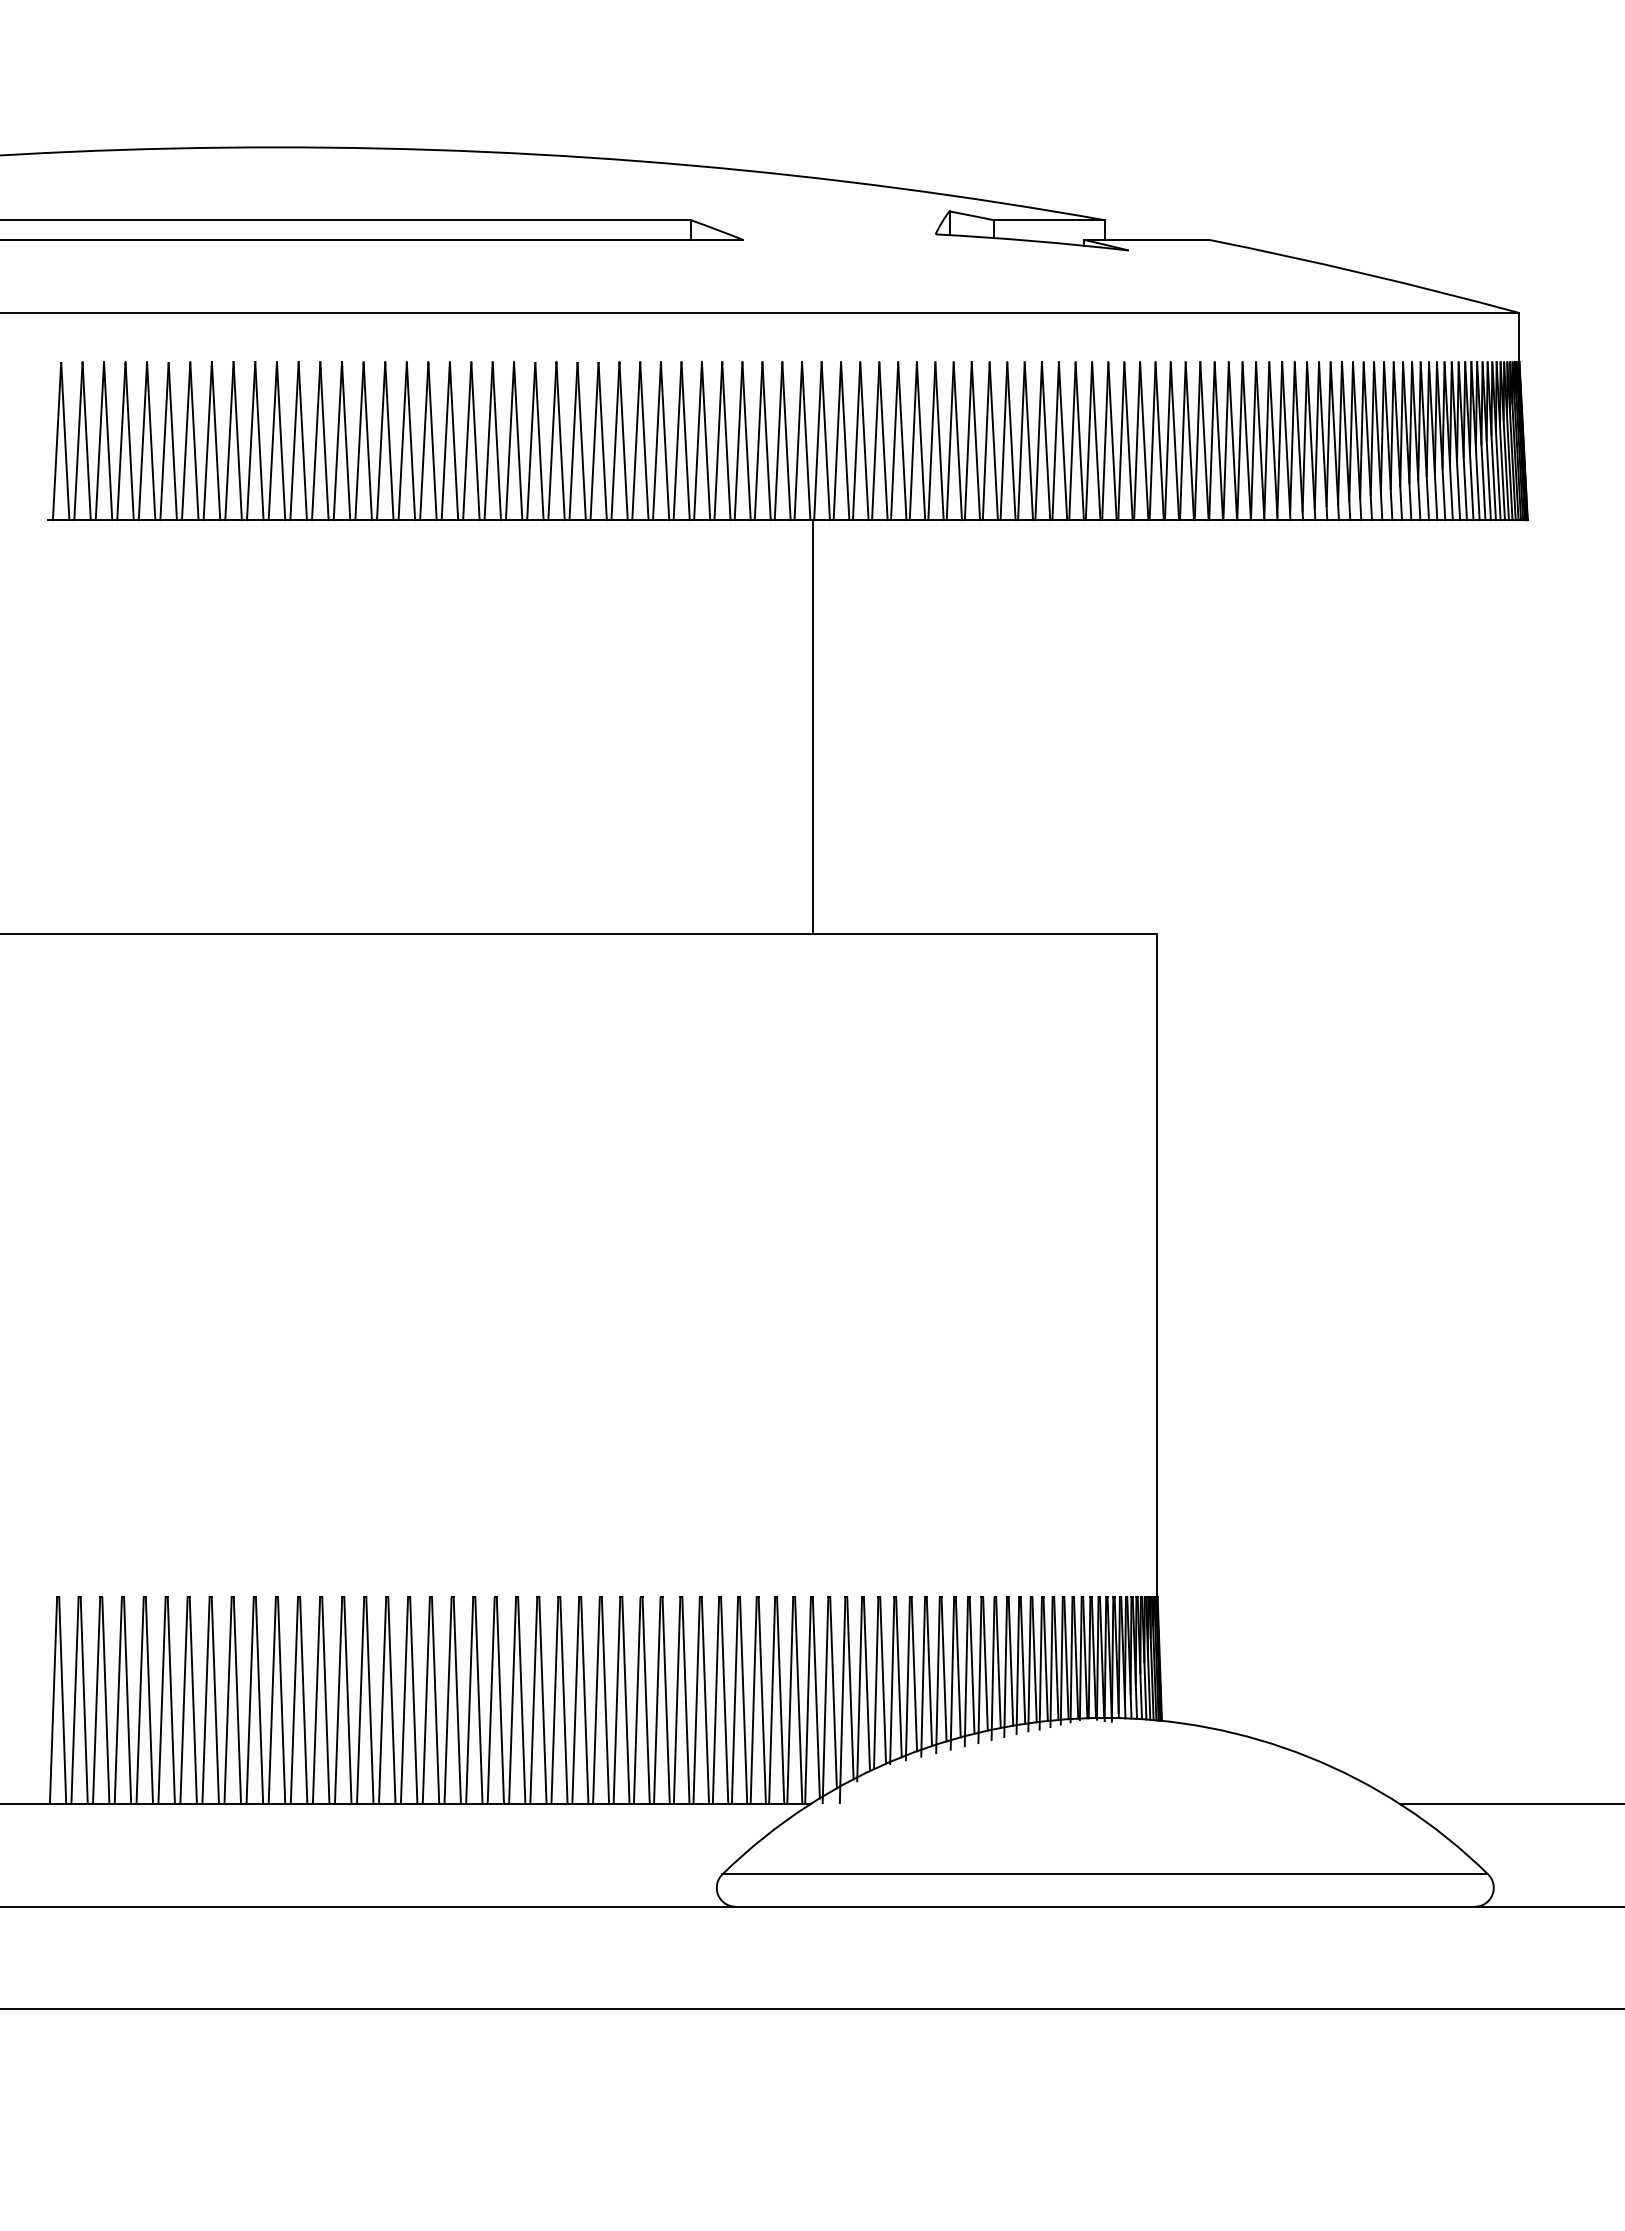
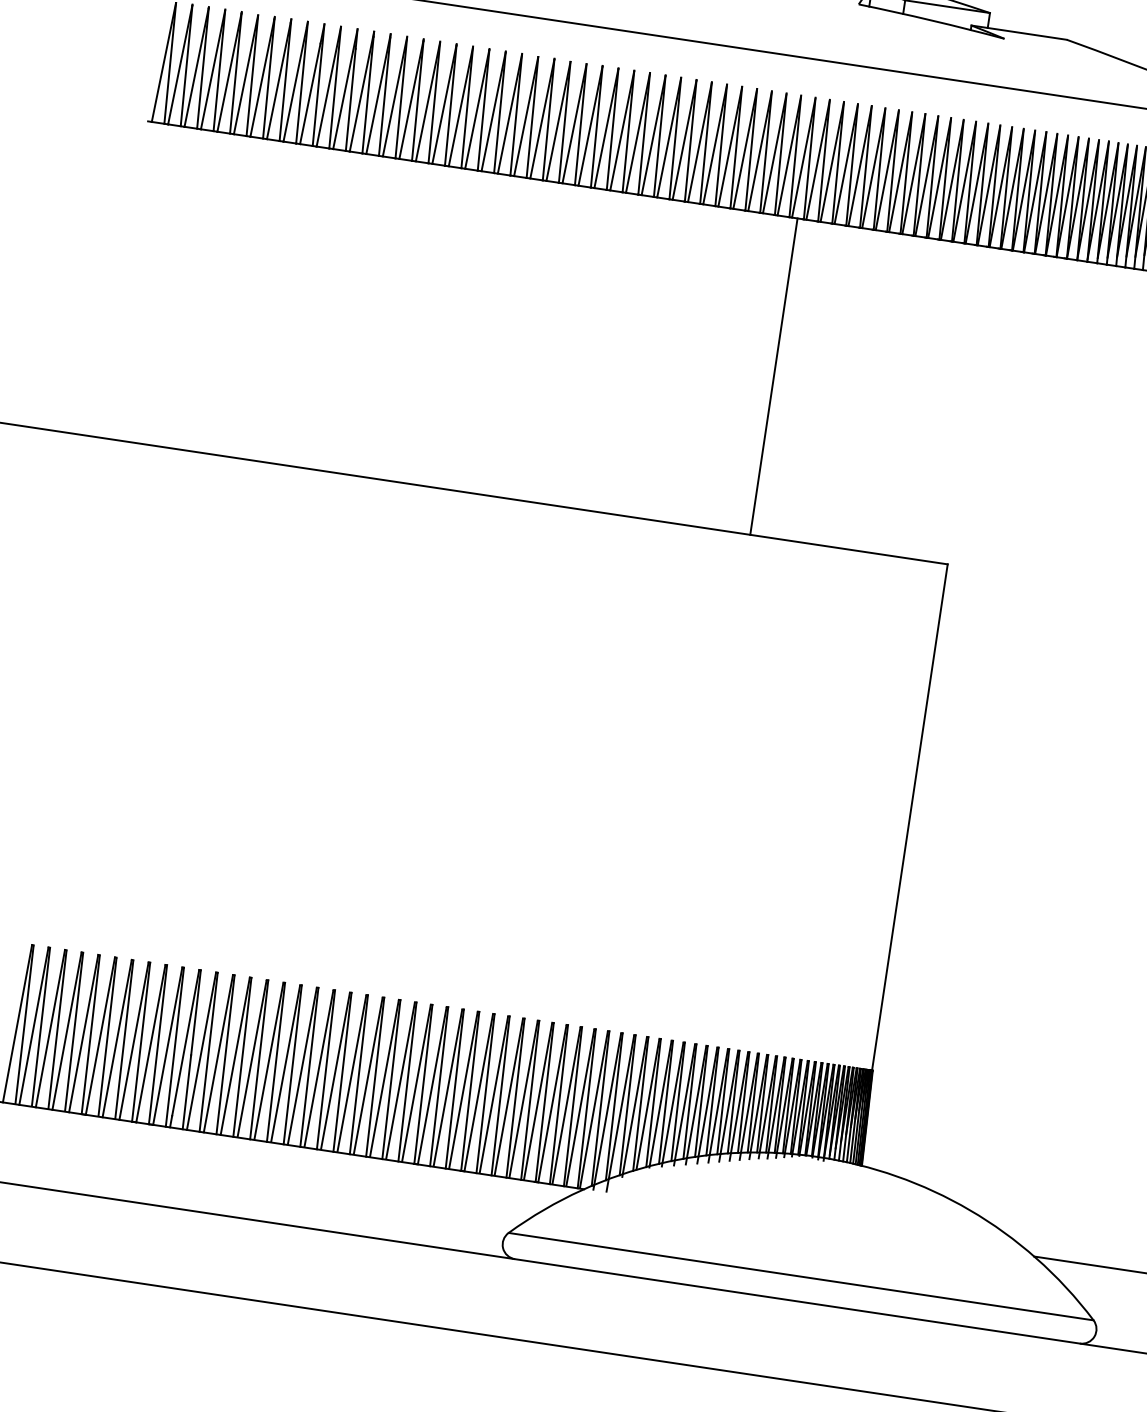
line: (813, 727) -> (774, 376), moved

